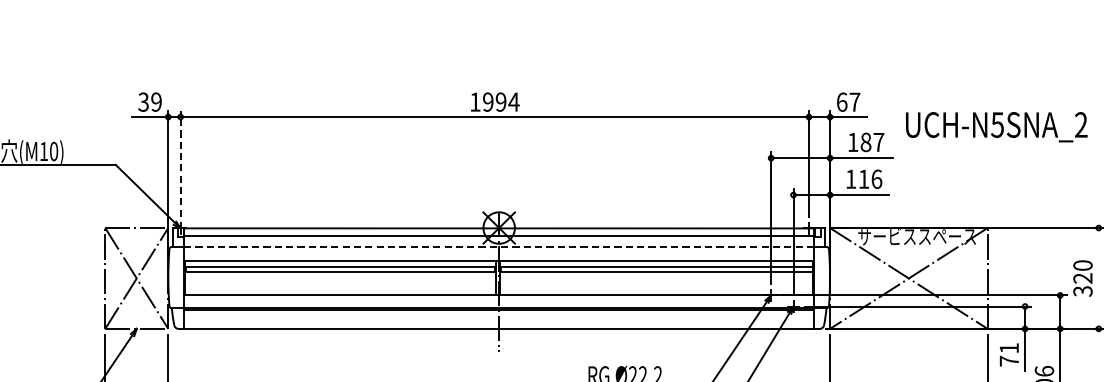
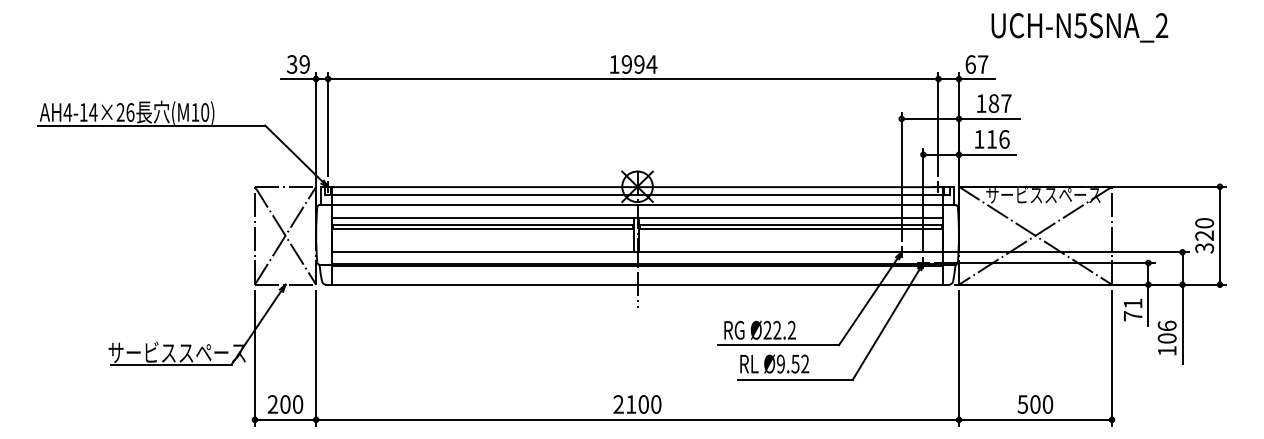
text: (996, 126) -> (1079, 27), moved
line: (181, 163) -> (328, 124), dashed -> solid
line: (499, 247) -> (637, 205), dashed -> solid
line: (1098, 278) -> (1219, 235), added

